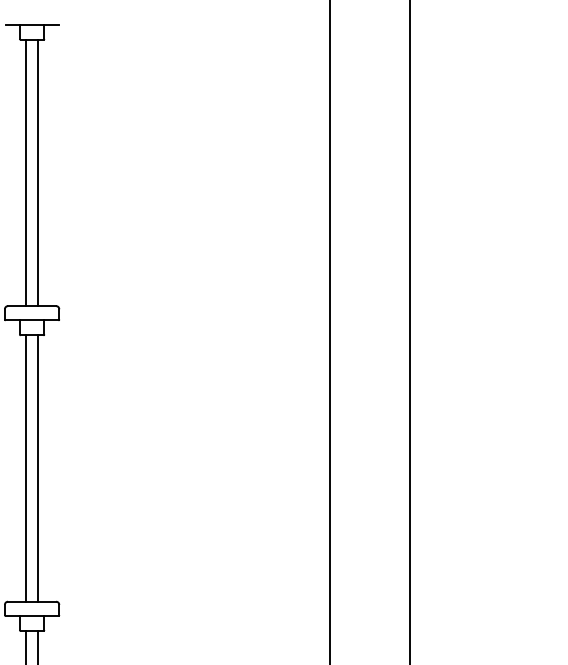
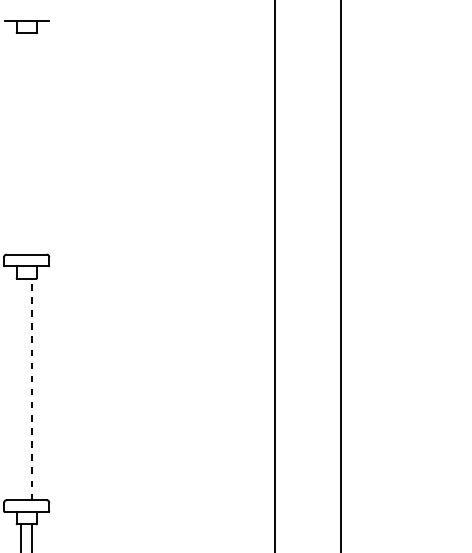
line: (25, 172) -> (21, 143), removed
line: (38, 172) -> (32, 143), removed
line: (25, 468) -> (21, 389), removed
line: (38, 468) -> (32, 389), solid -> dashed

